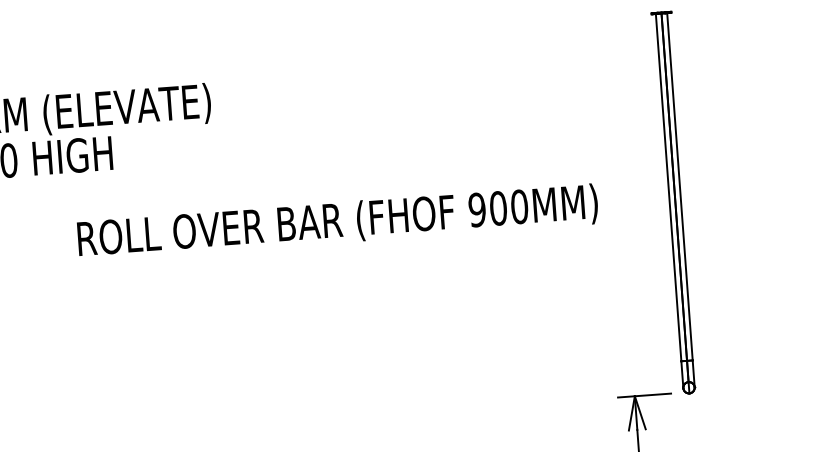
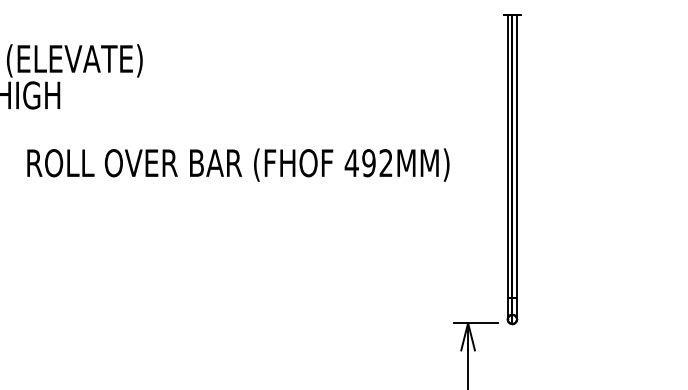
text: (497, 208) -> (368, 163), 900MM) -> 492MM)

